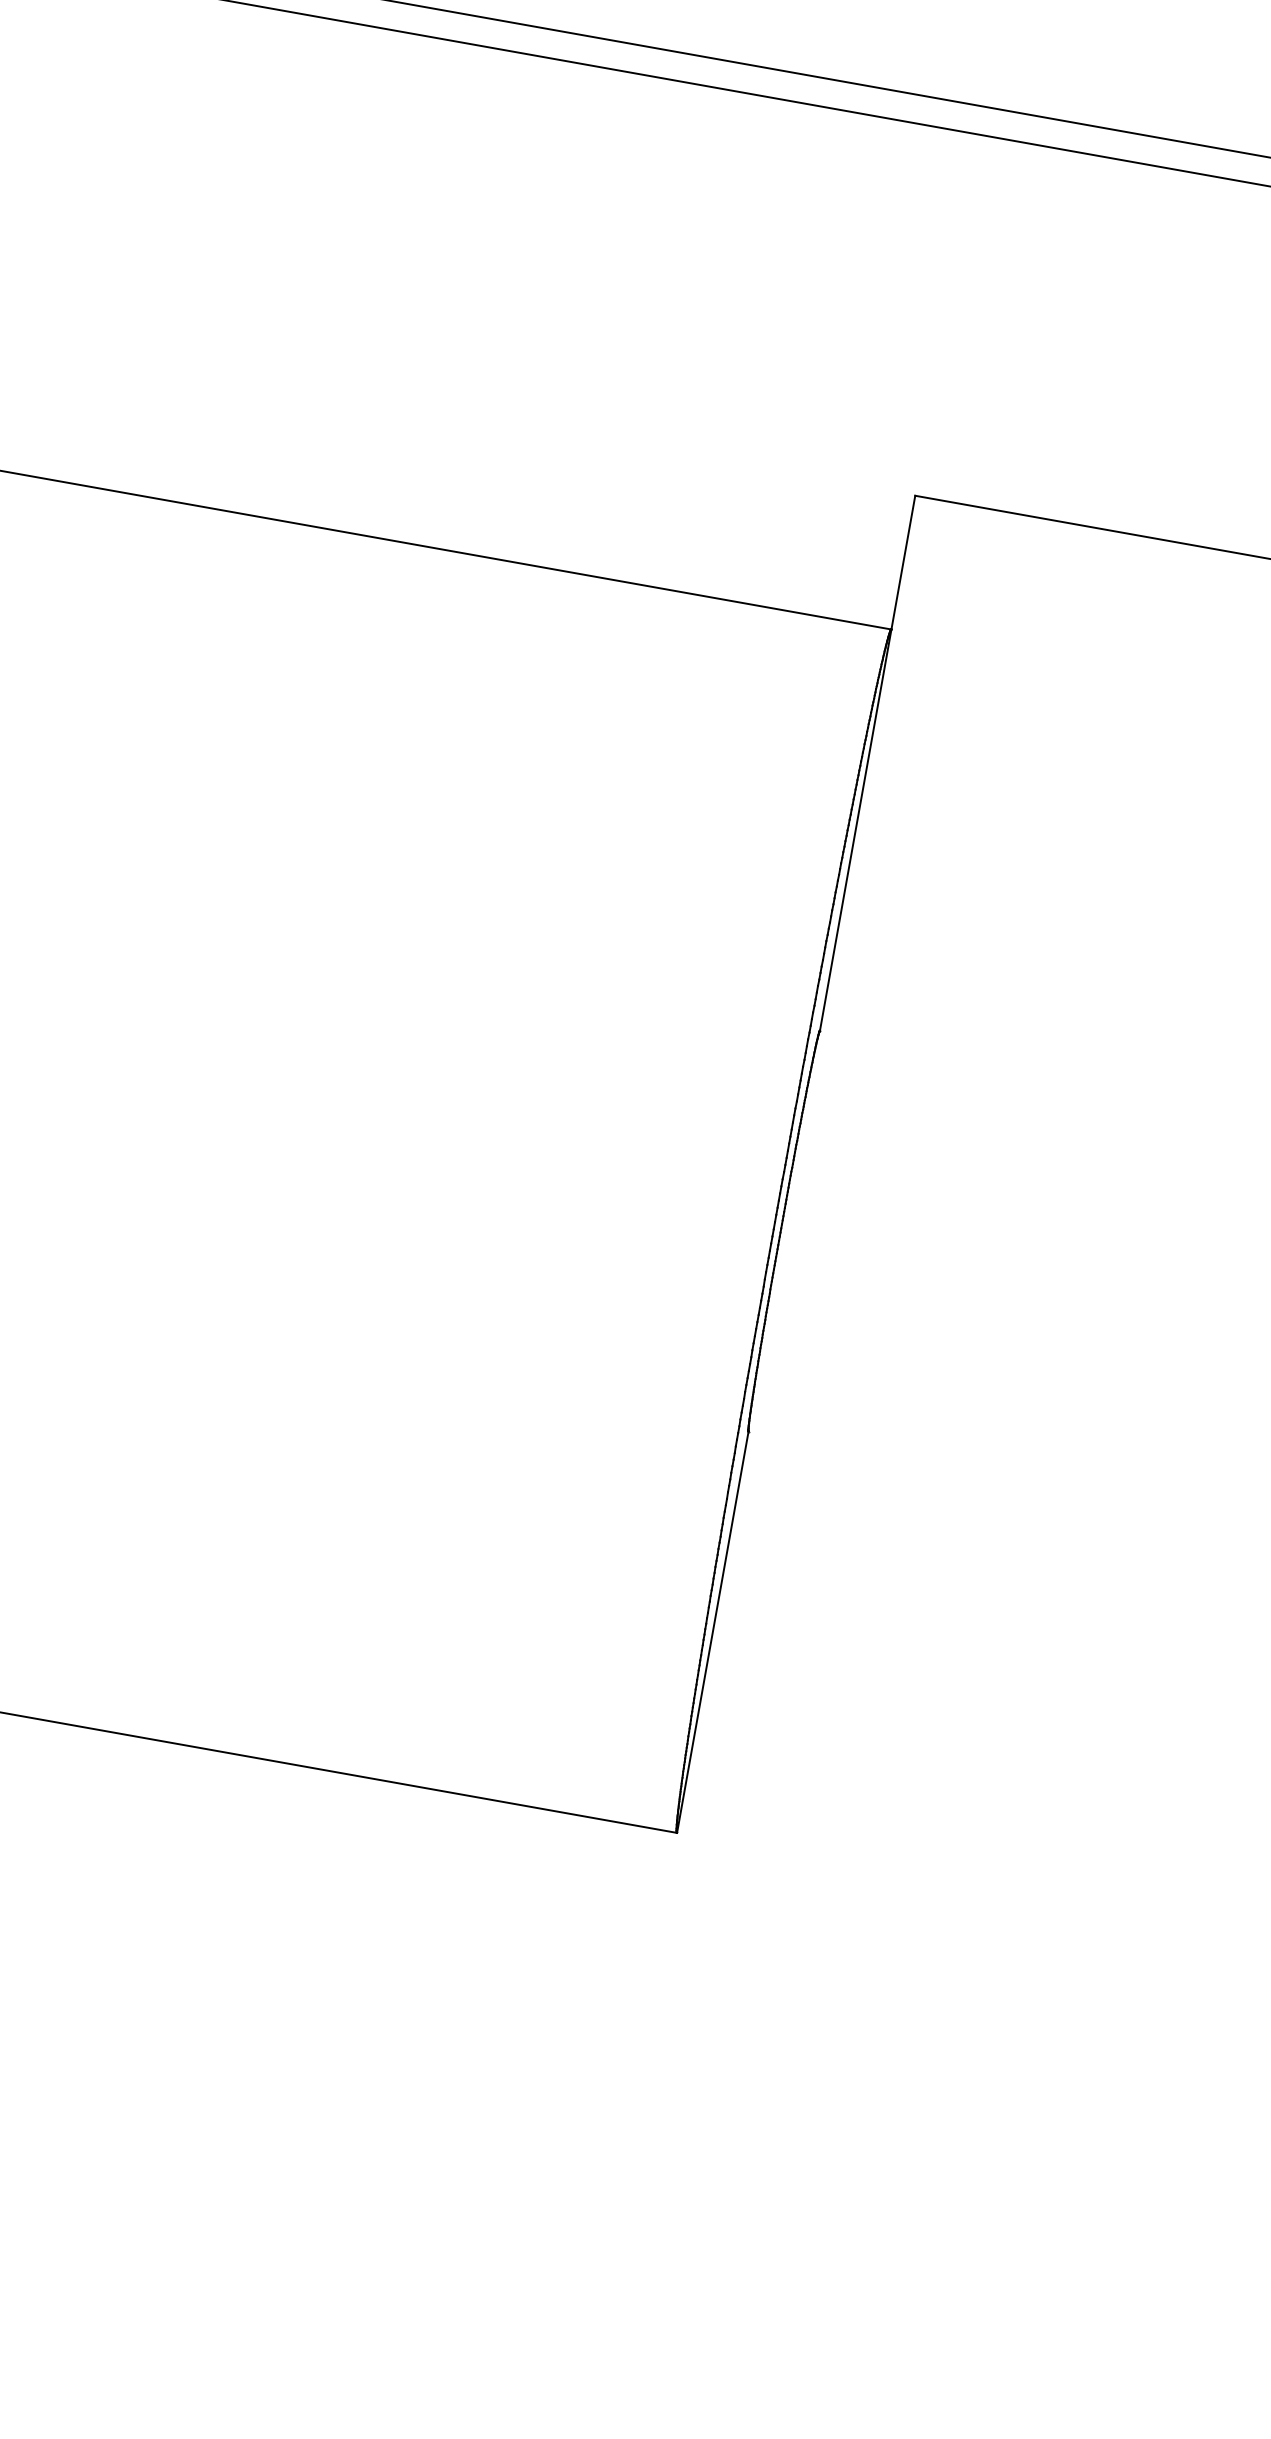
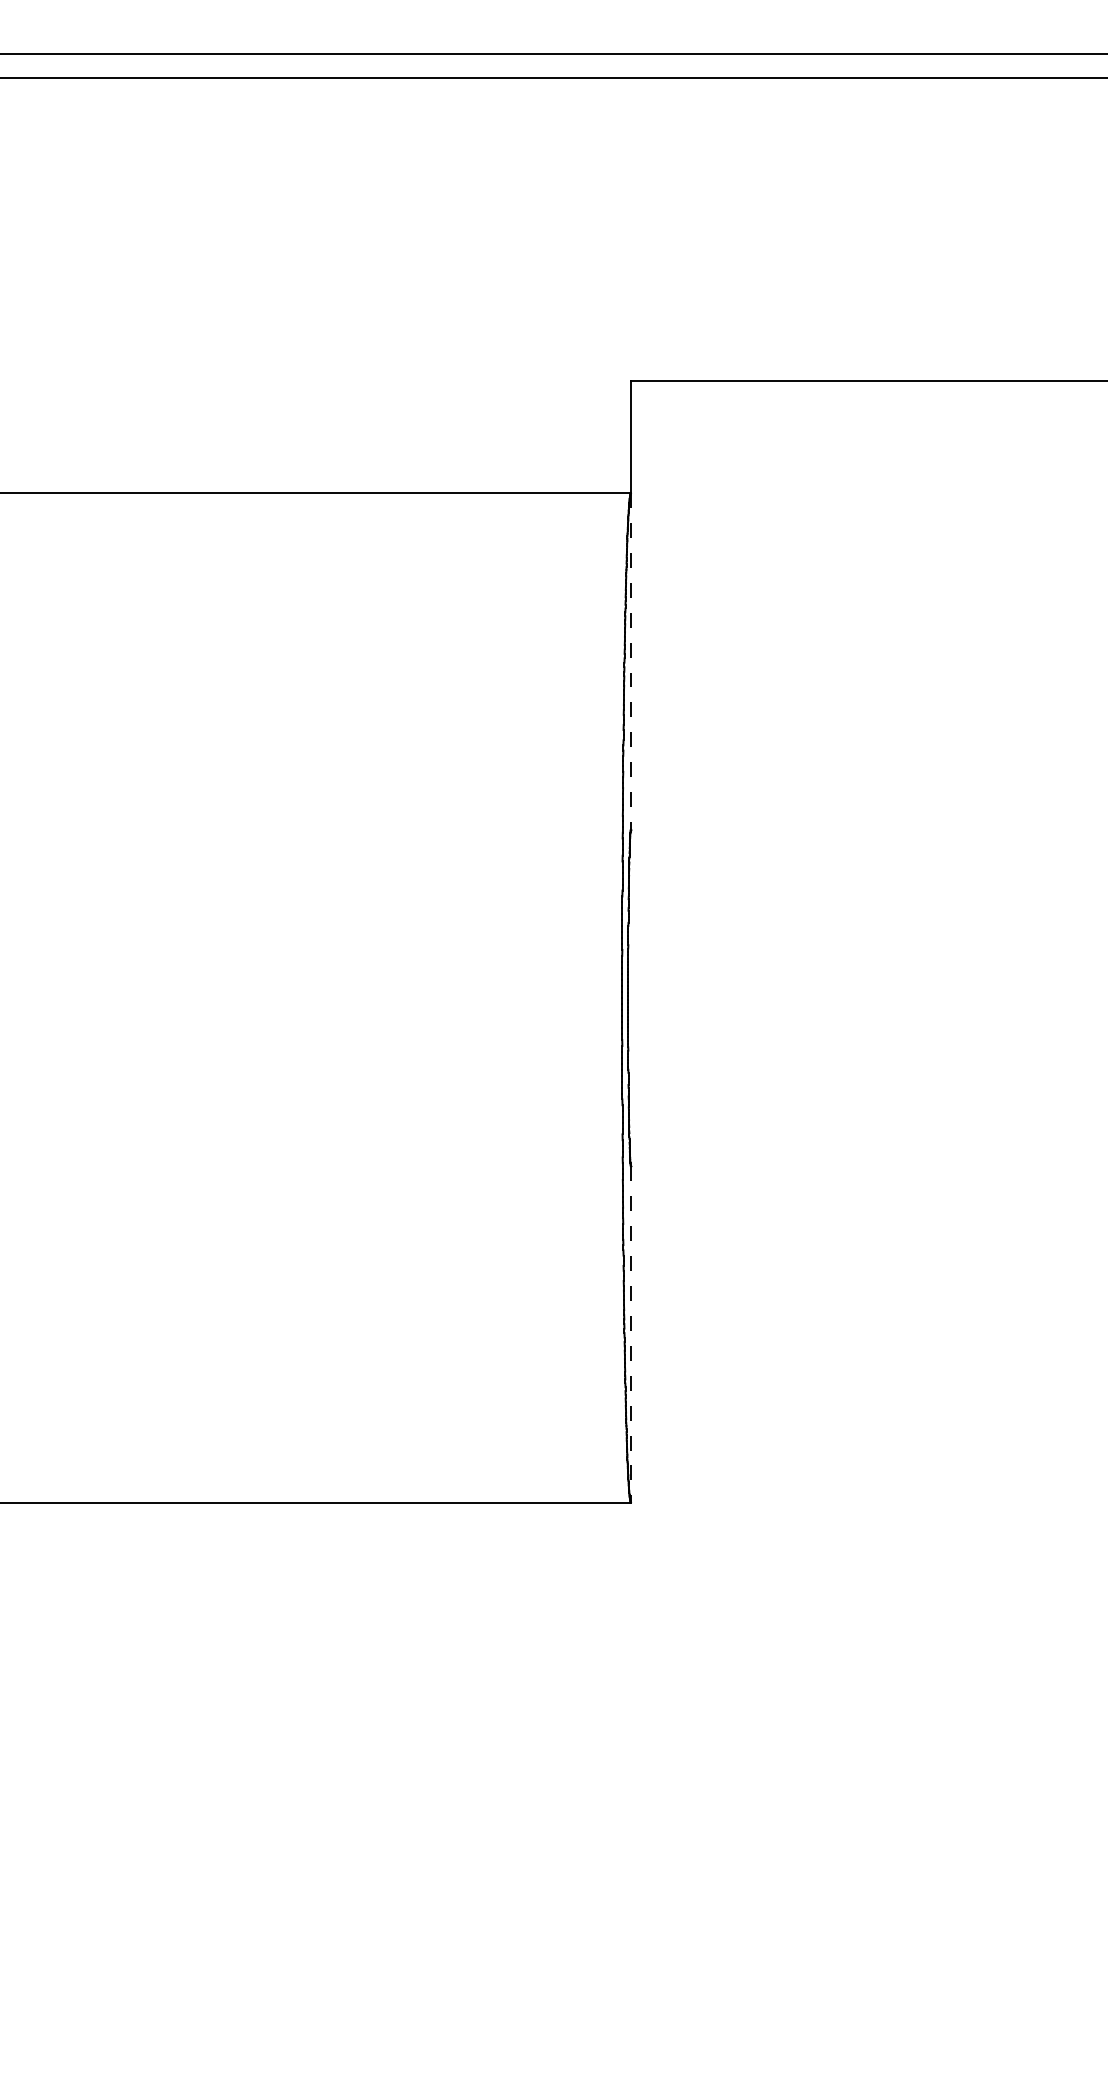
line: (856, 830) -> (631, 661), solid -> dashed
line: (713, 1633) -> (631, 1335), solid -> dashed

